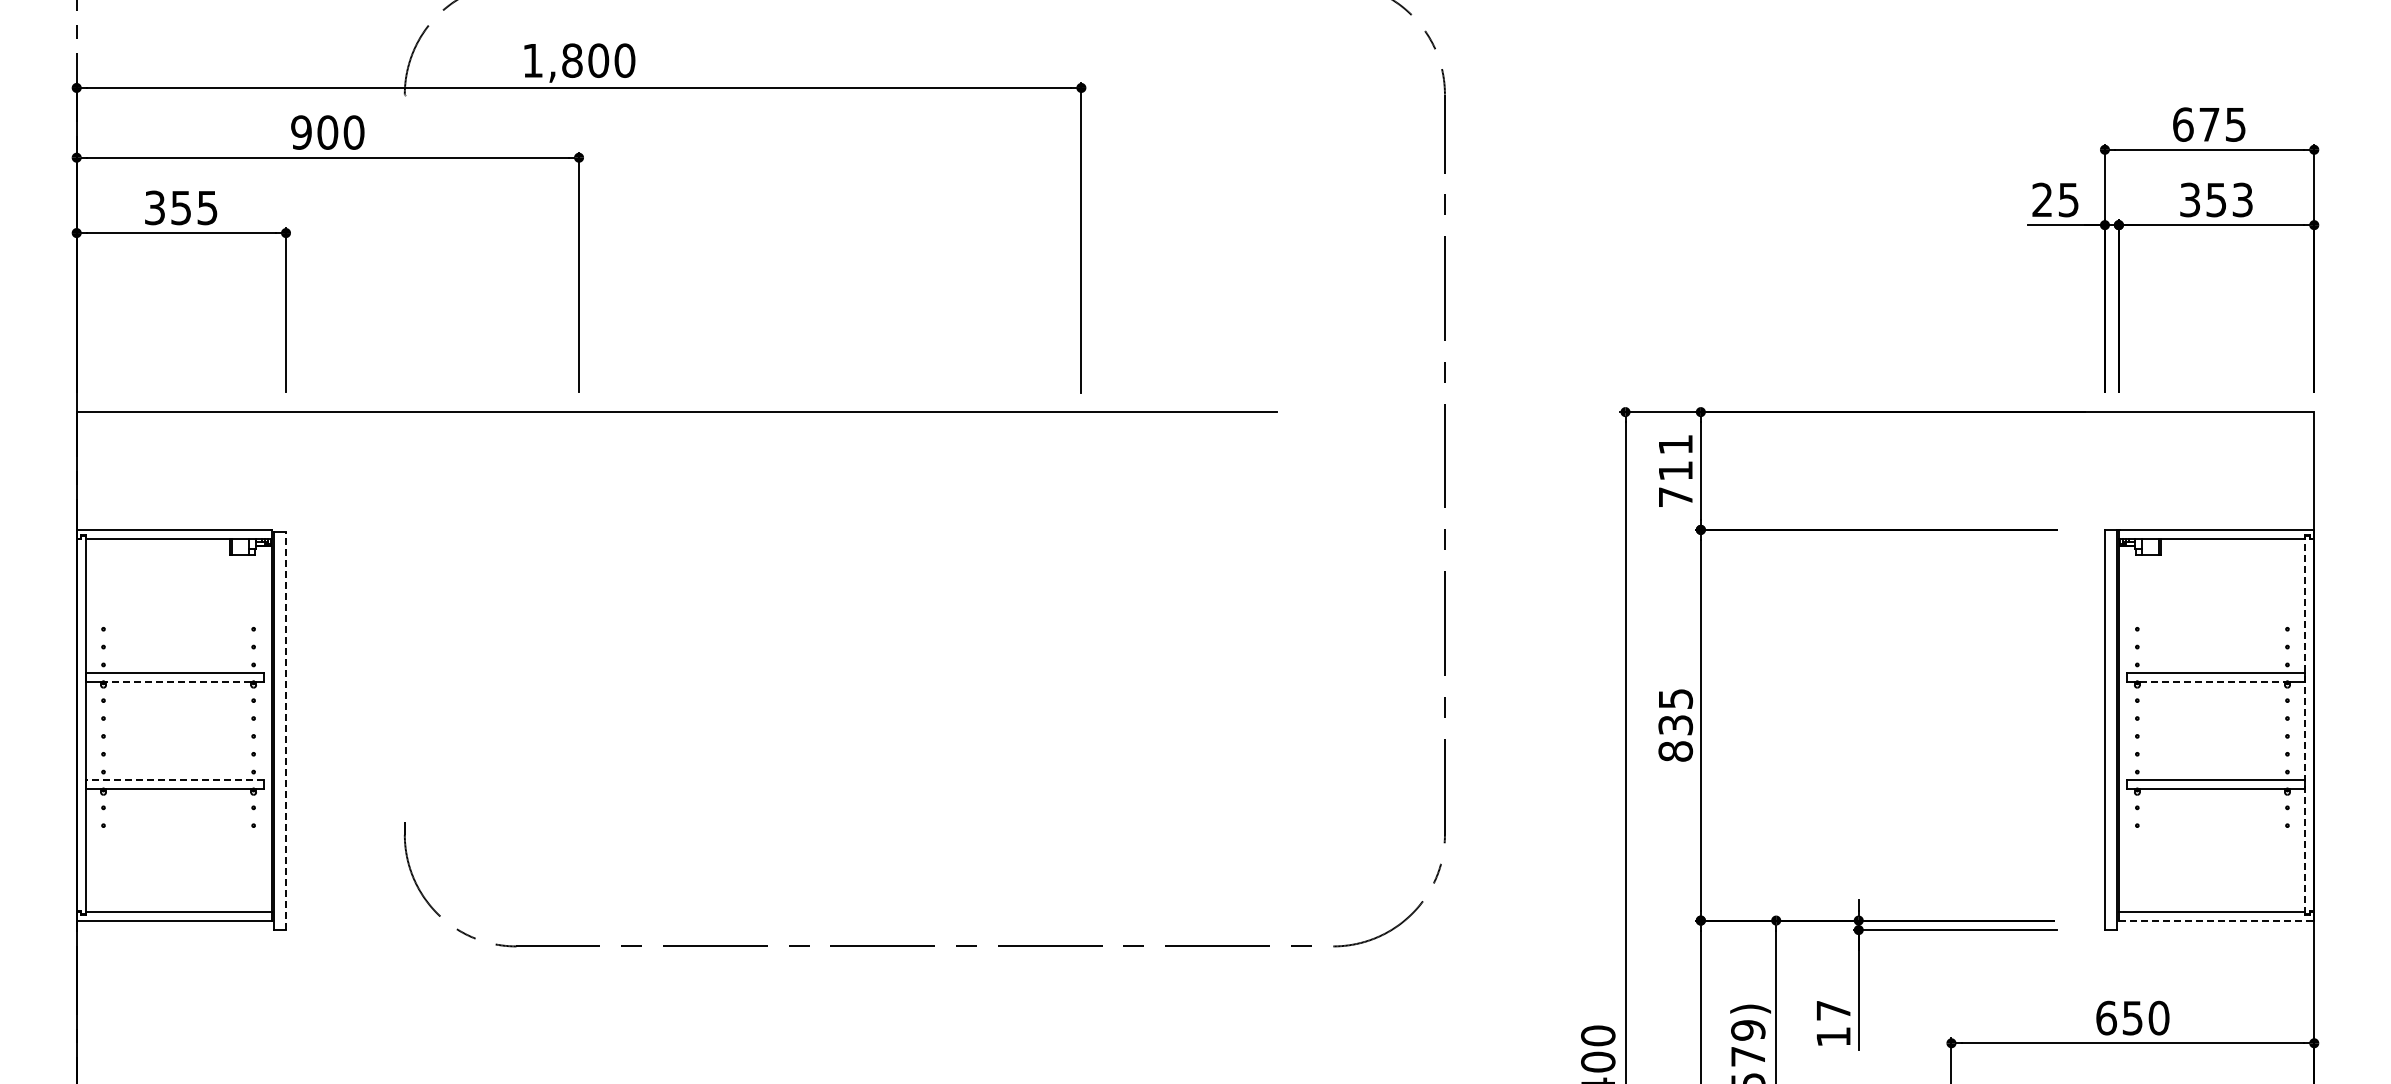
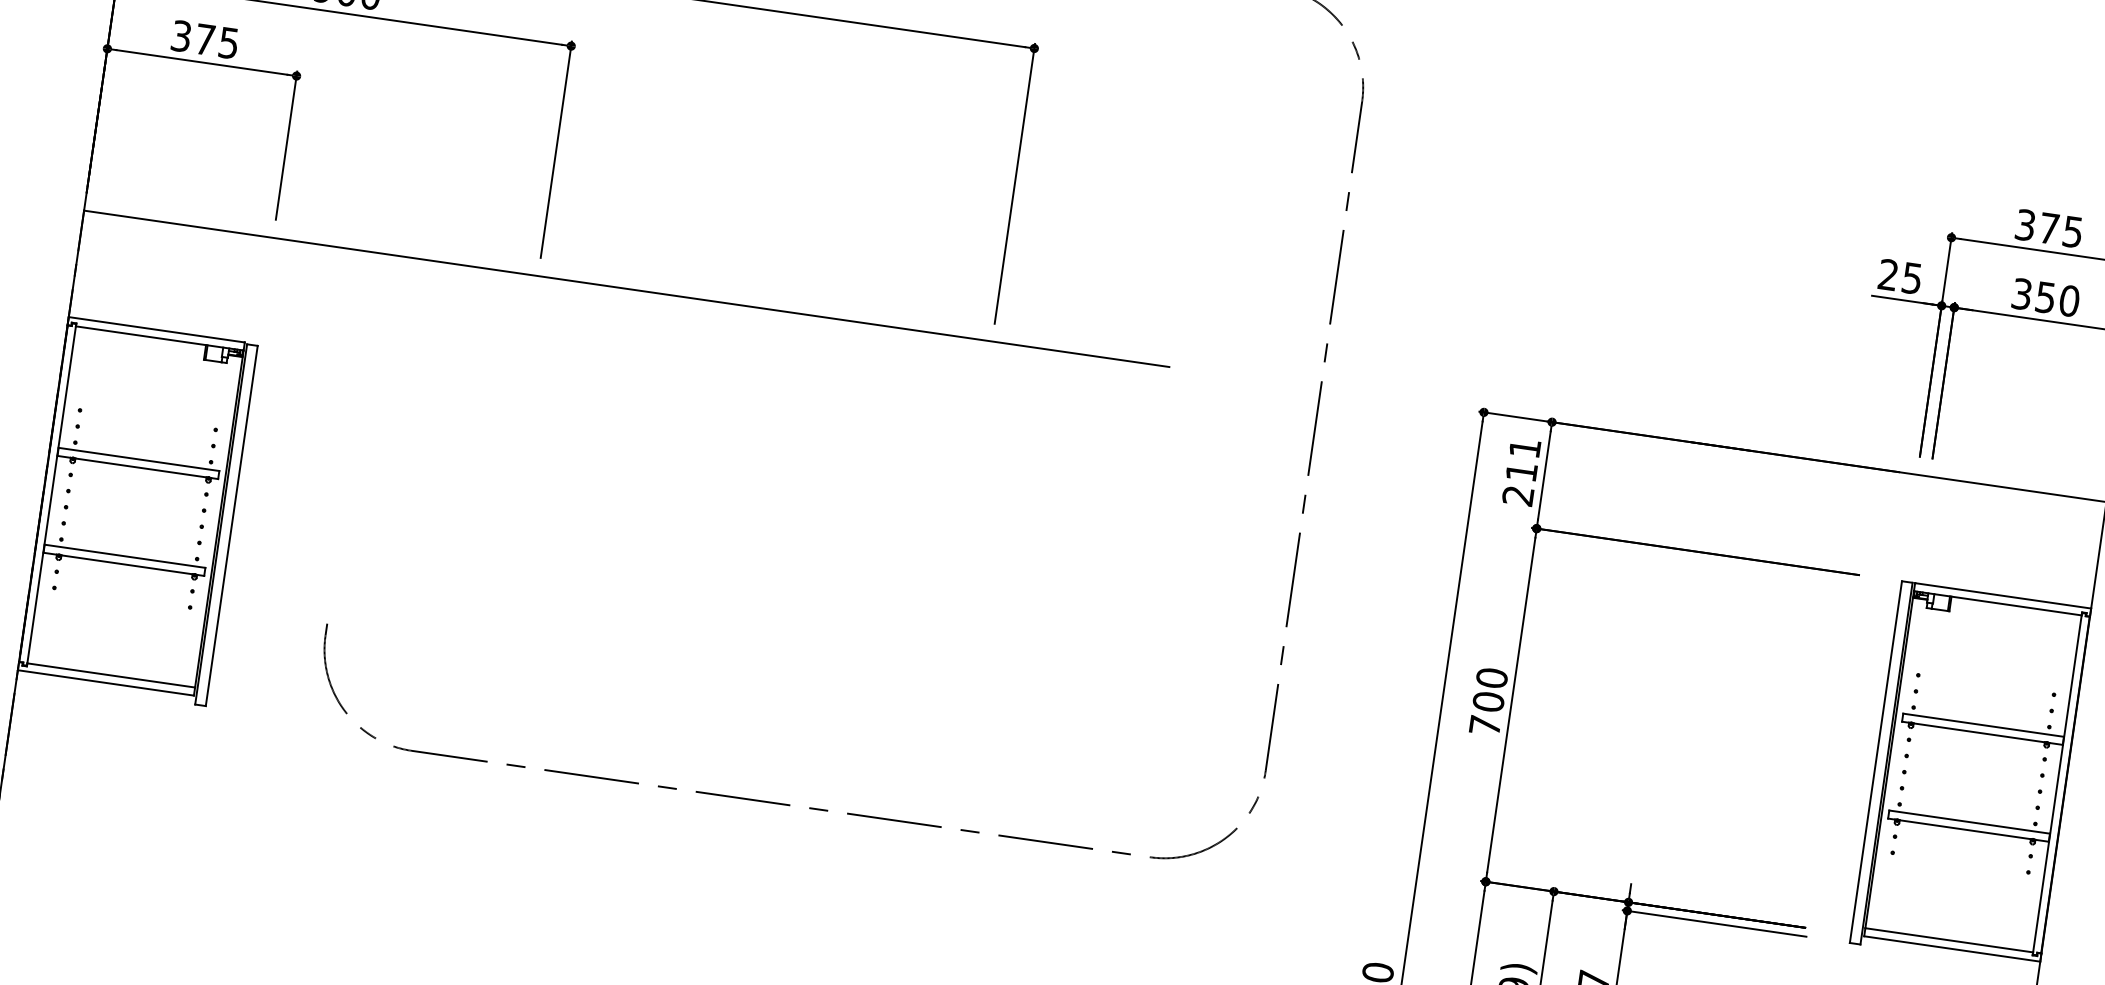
text: (2183, 124) -> (2025, 225), 675 -> 375
text: (2242, 199) -> (2069, 300), 353 -> 350
text: (180, 208) -> (204, 40), 355 -> 375
text: (1675, 497) -> (1518, 496), 711 -> 211
line: (178, 682) -> (140, 468), dashed -> solid
line: (2212, 682) -> (1979, 733), dashed -> solid
text: (1675, 724) -> (1488, 701), 835 -> 700
line: (2305, 725) -> (2057, 784), dashed -> solid
line: (286, 730) -> (232, 525), dashed -> solid
line: (175, 780) -> (125, 556), dashed -> solid
line: (2217, 920) -> (1952, 948), dashed -> solid

